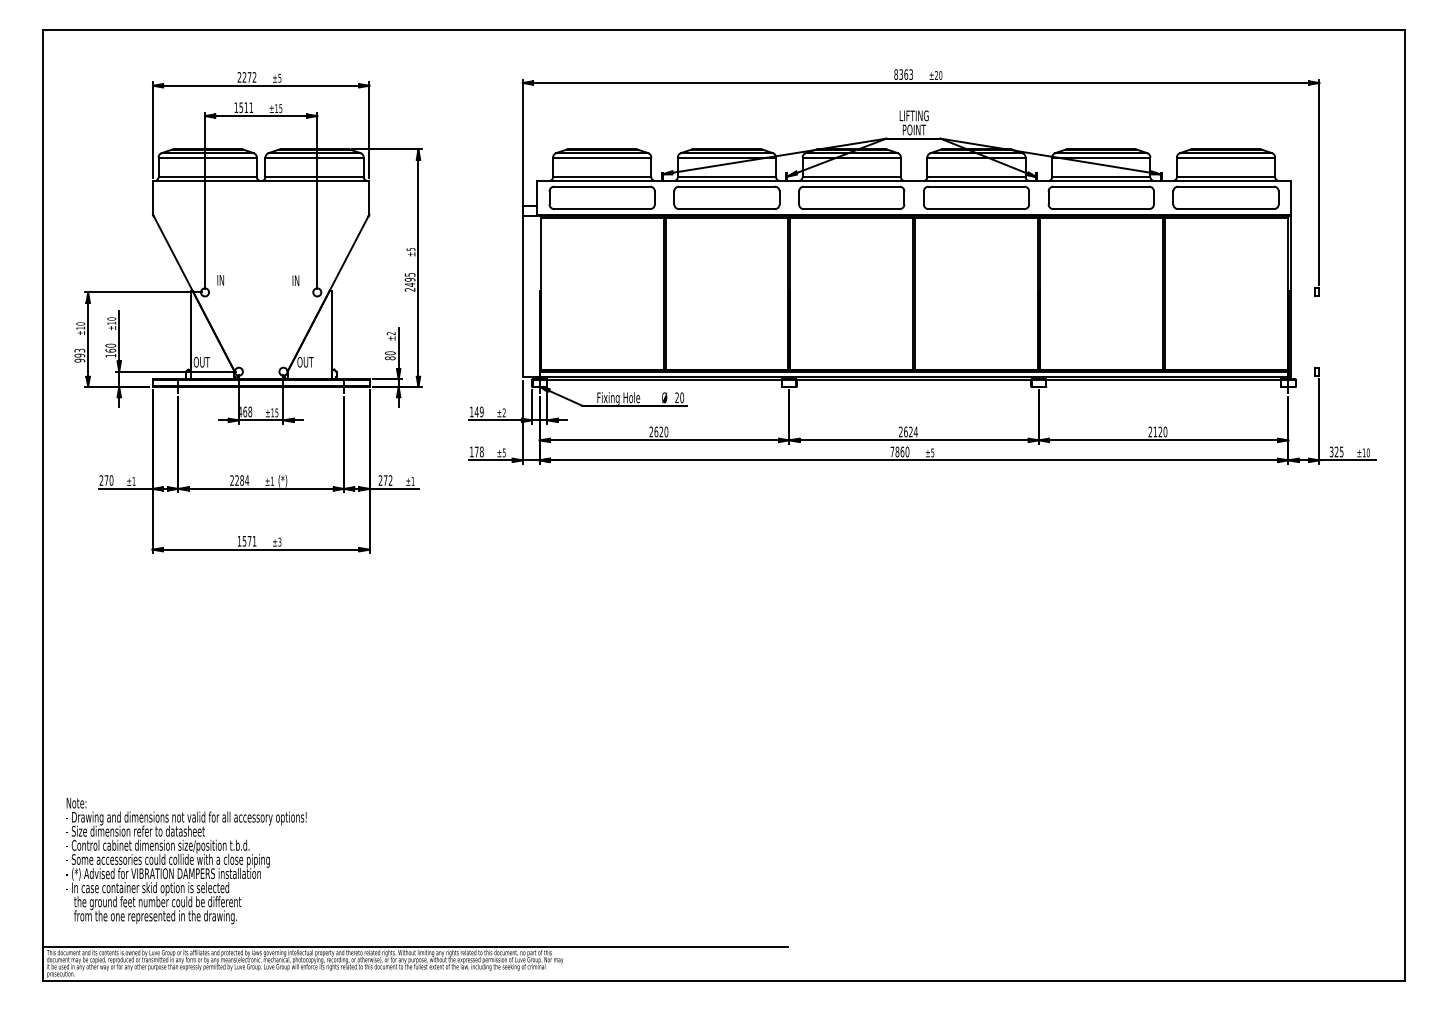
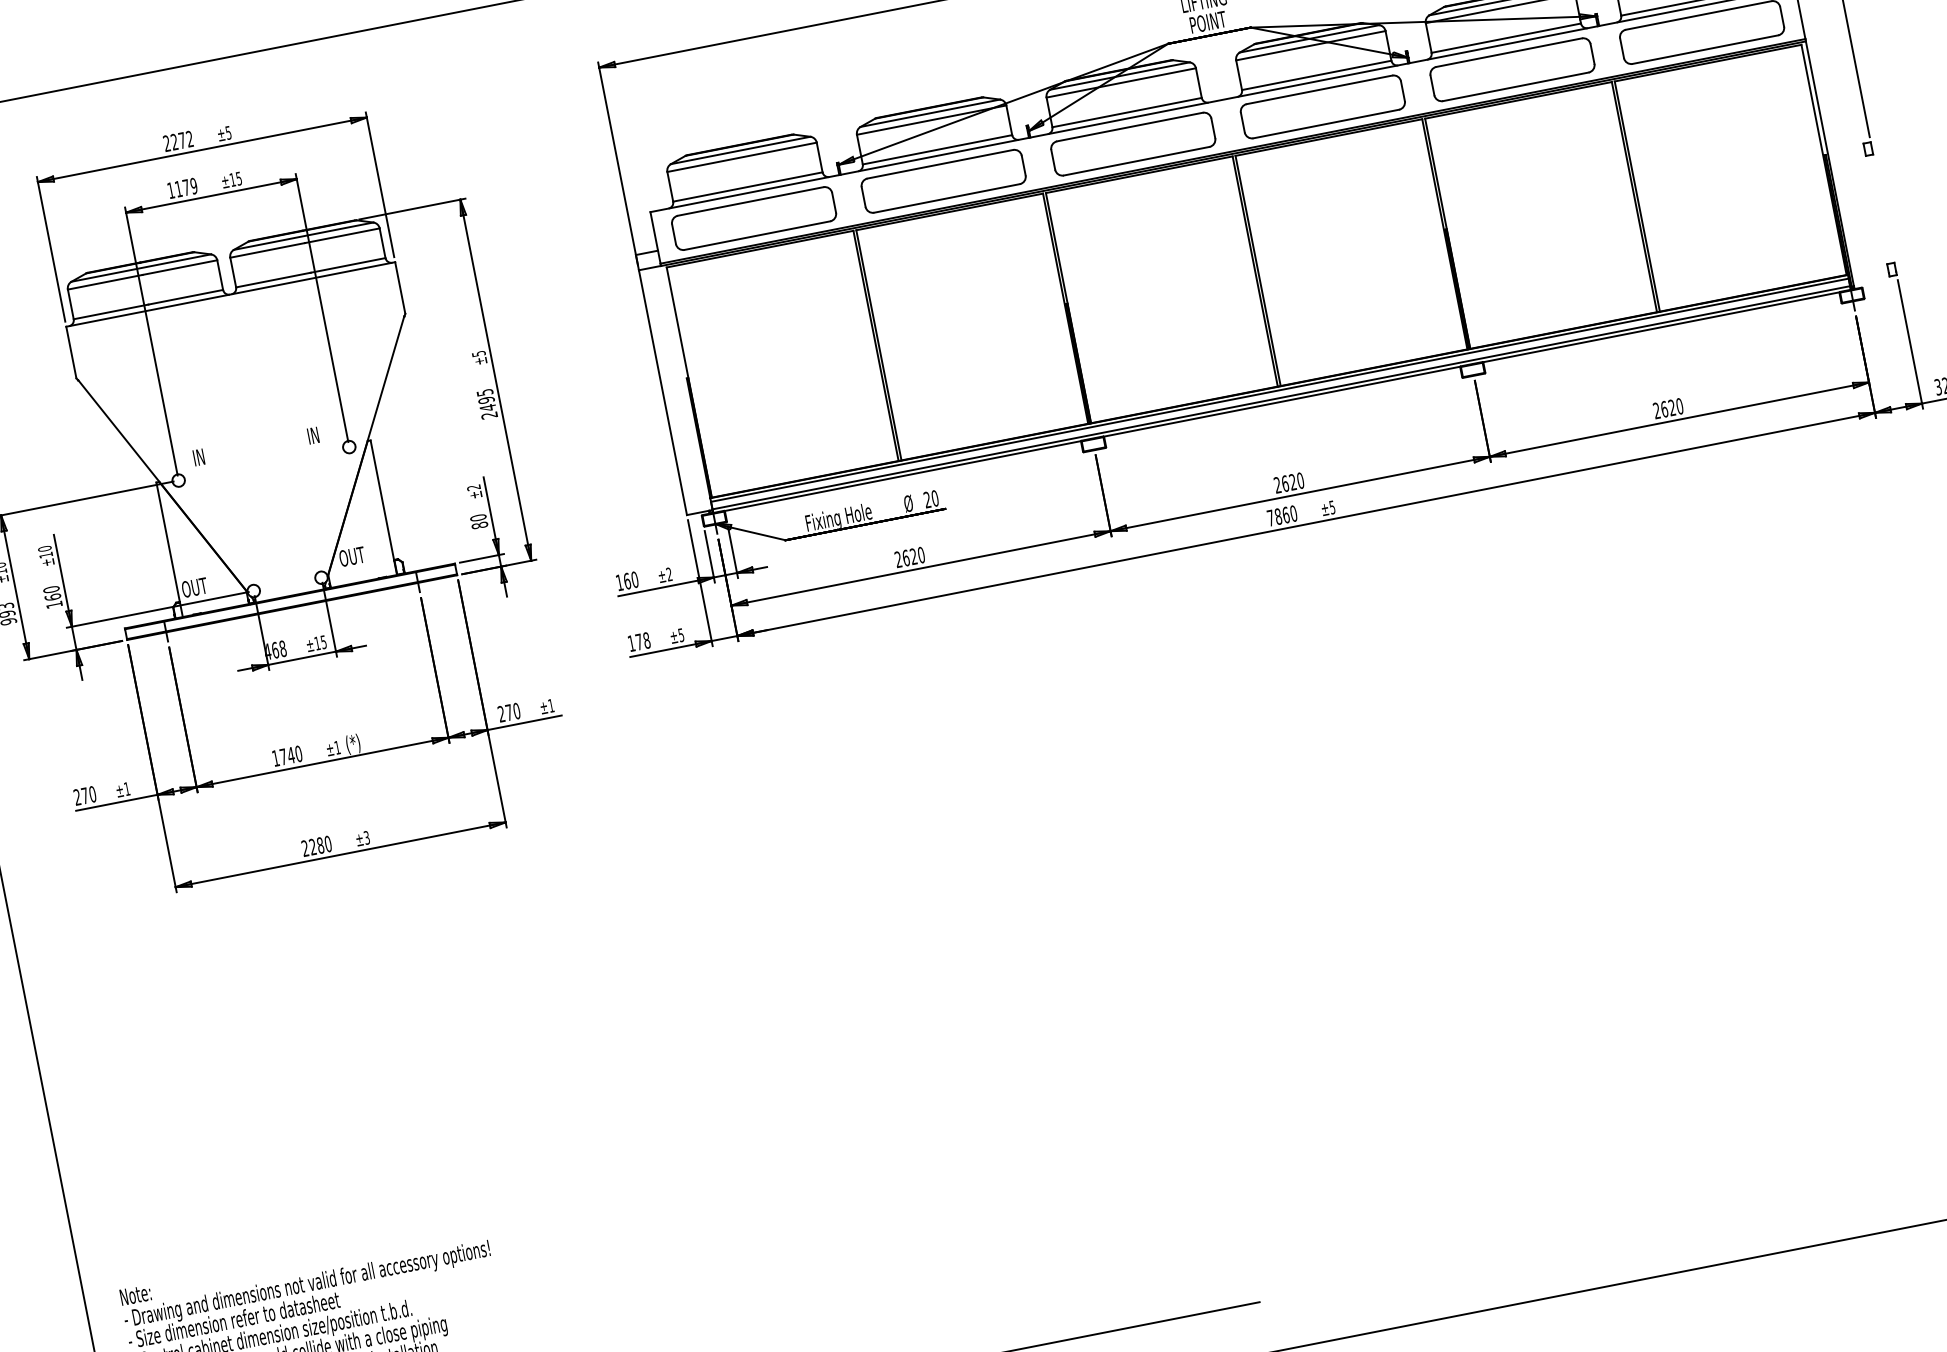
text: (246, 107) -> (186, 187), 1511 -> 1179
text: (478, 411) -> (629, 580), 149 -> 160
text: (915, 431) -> (1299, 480), 2624 -> 2620
text: (1155, 431) -> (1664, 408), 2120 -> 2620
text: (239, 480) -> (287, 756), 2284 -> 1740
text: (390, 480) -> (516, 711), 272 -> 270
text: (246, 541) -> (315, 846), 1571 -> 2280

